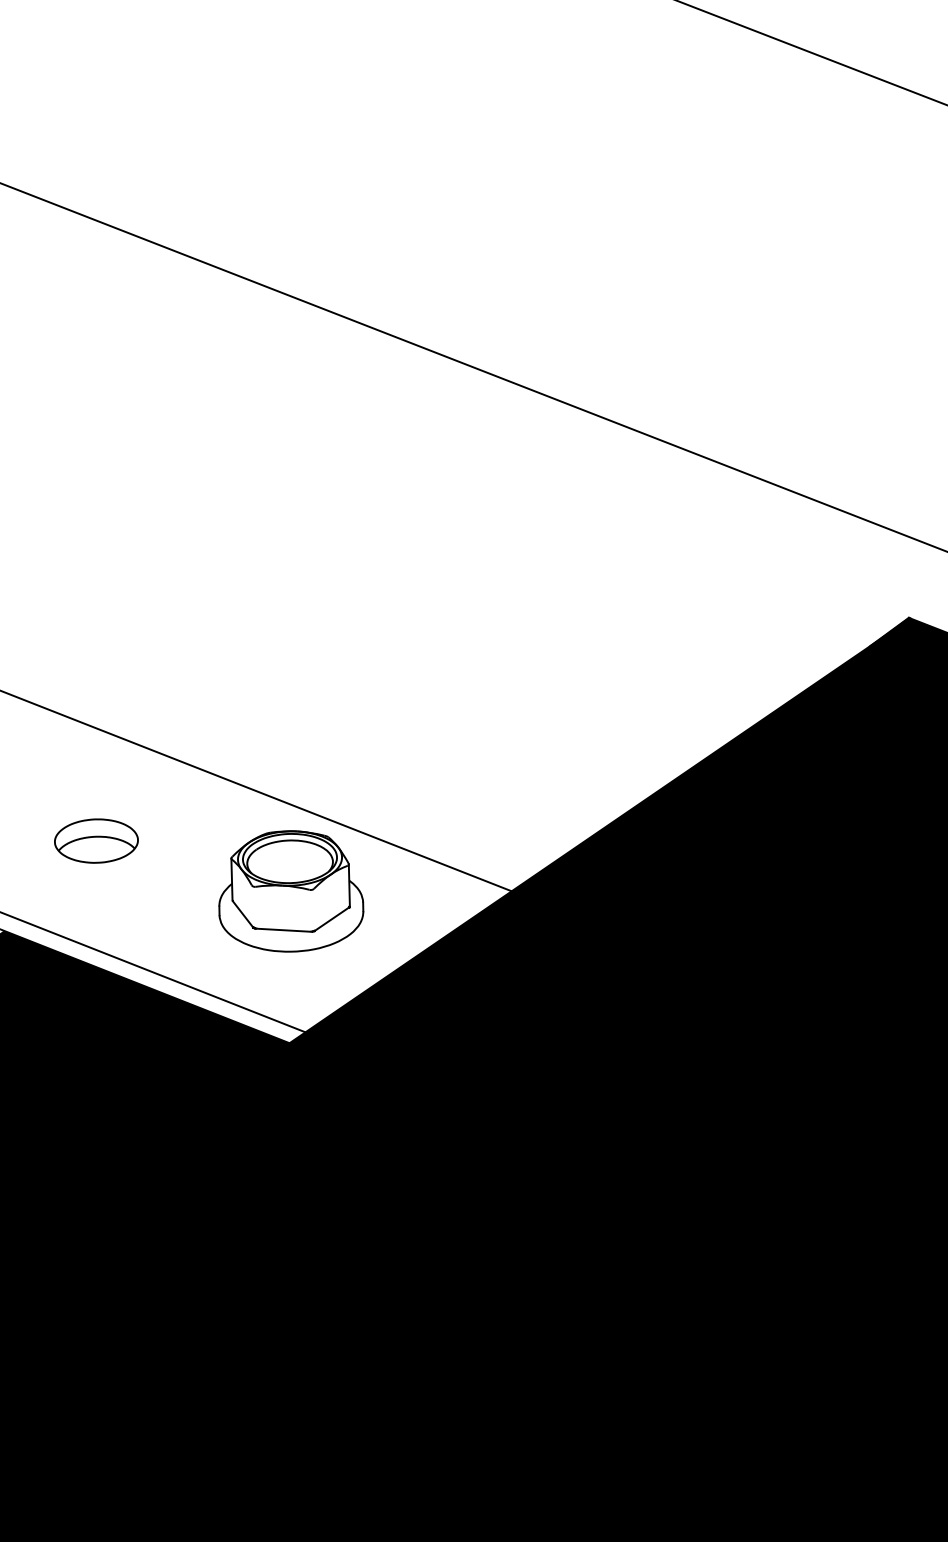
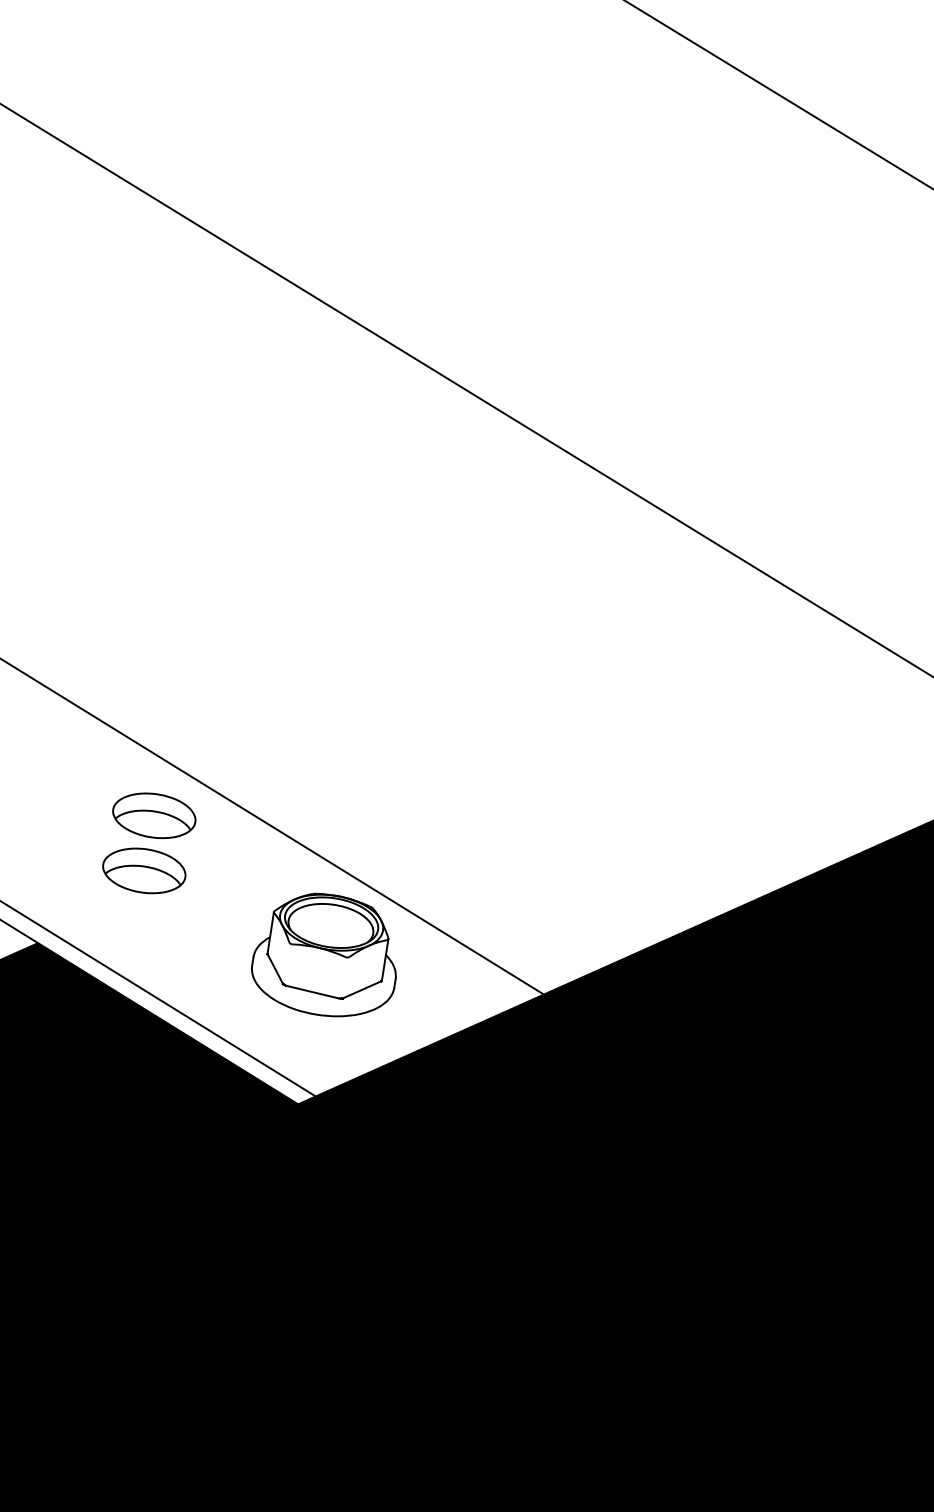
part: (96, 784) -> (154, 815), added

